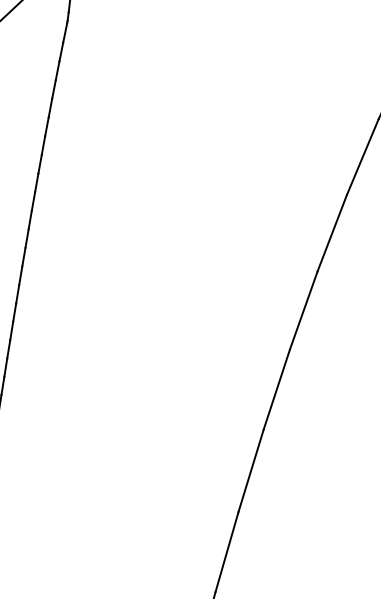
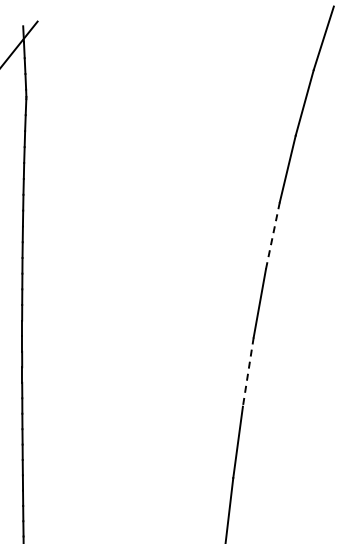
line: (331, 233) -> (272, 236), solid -> dashed
line: (276, 390) -> (248, 372), solid -> dashed

